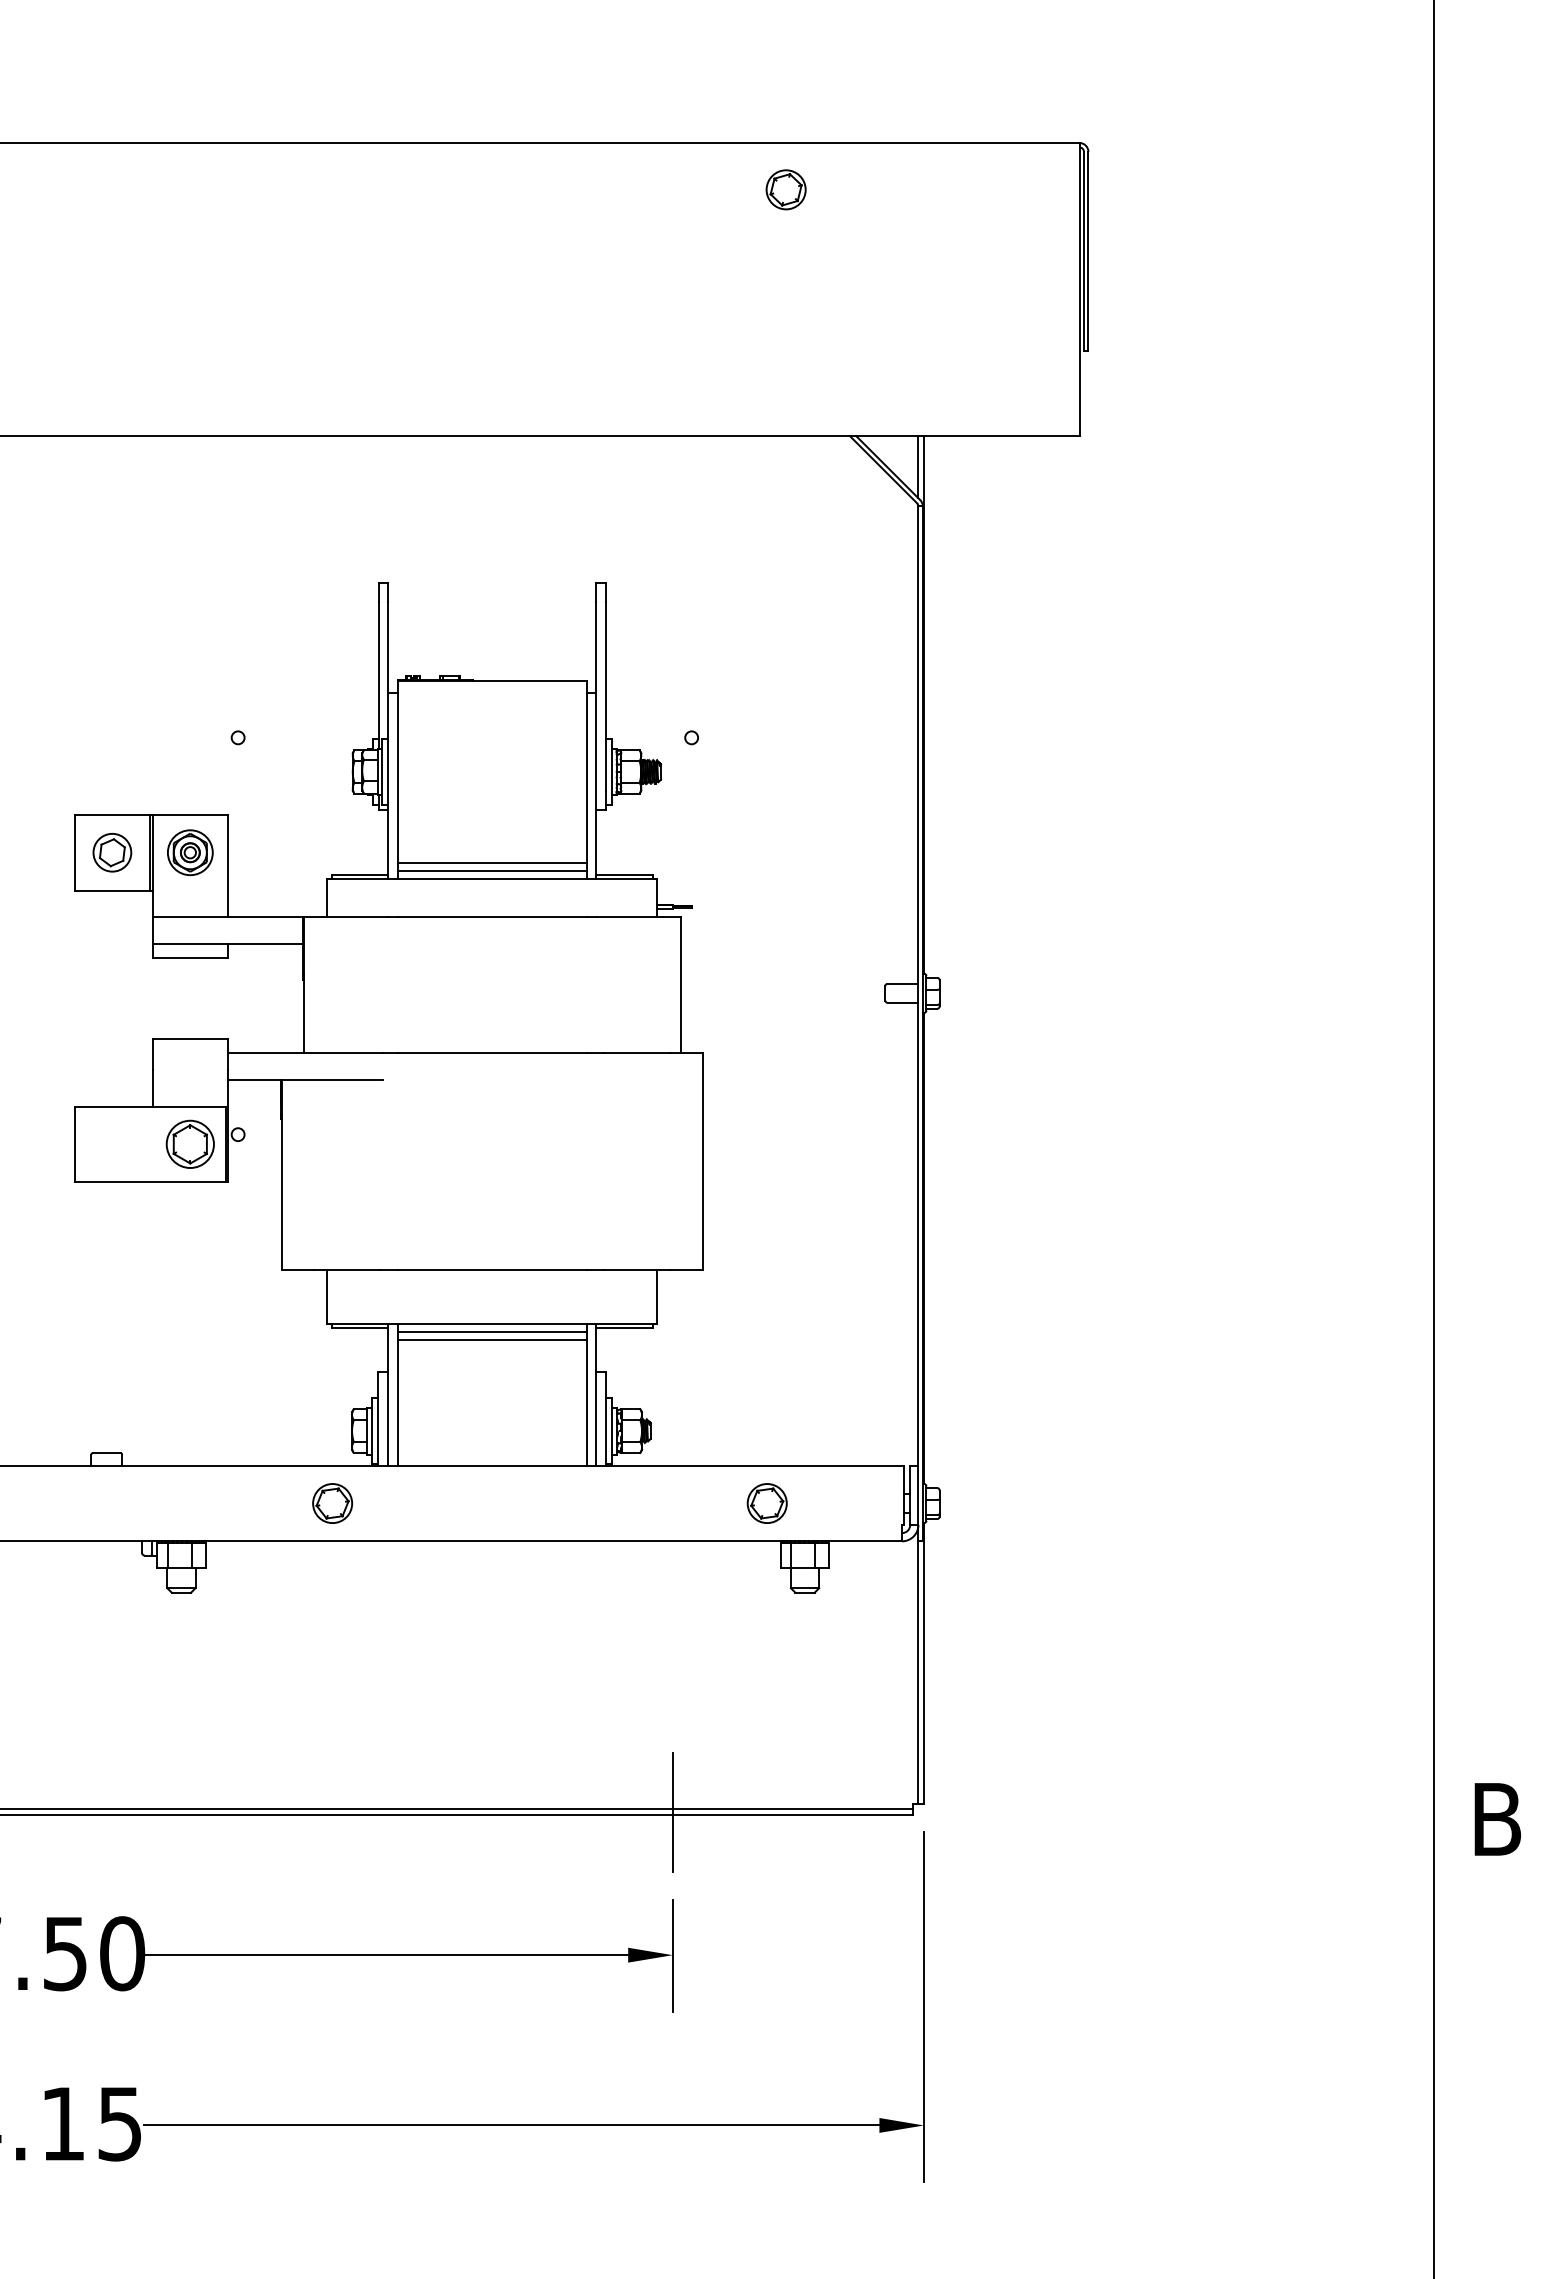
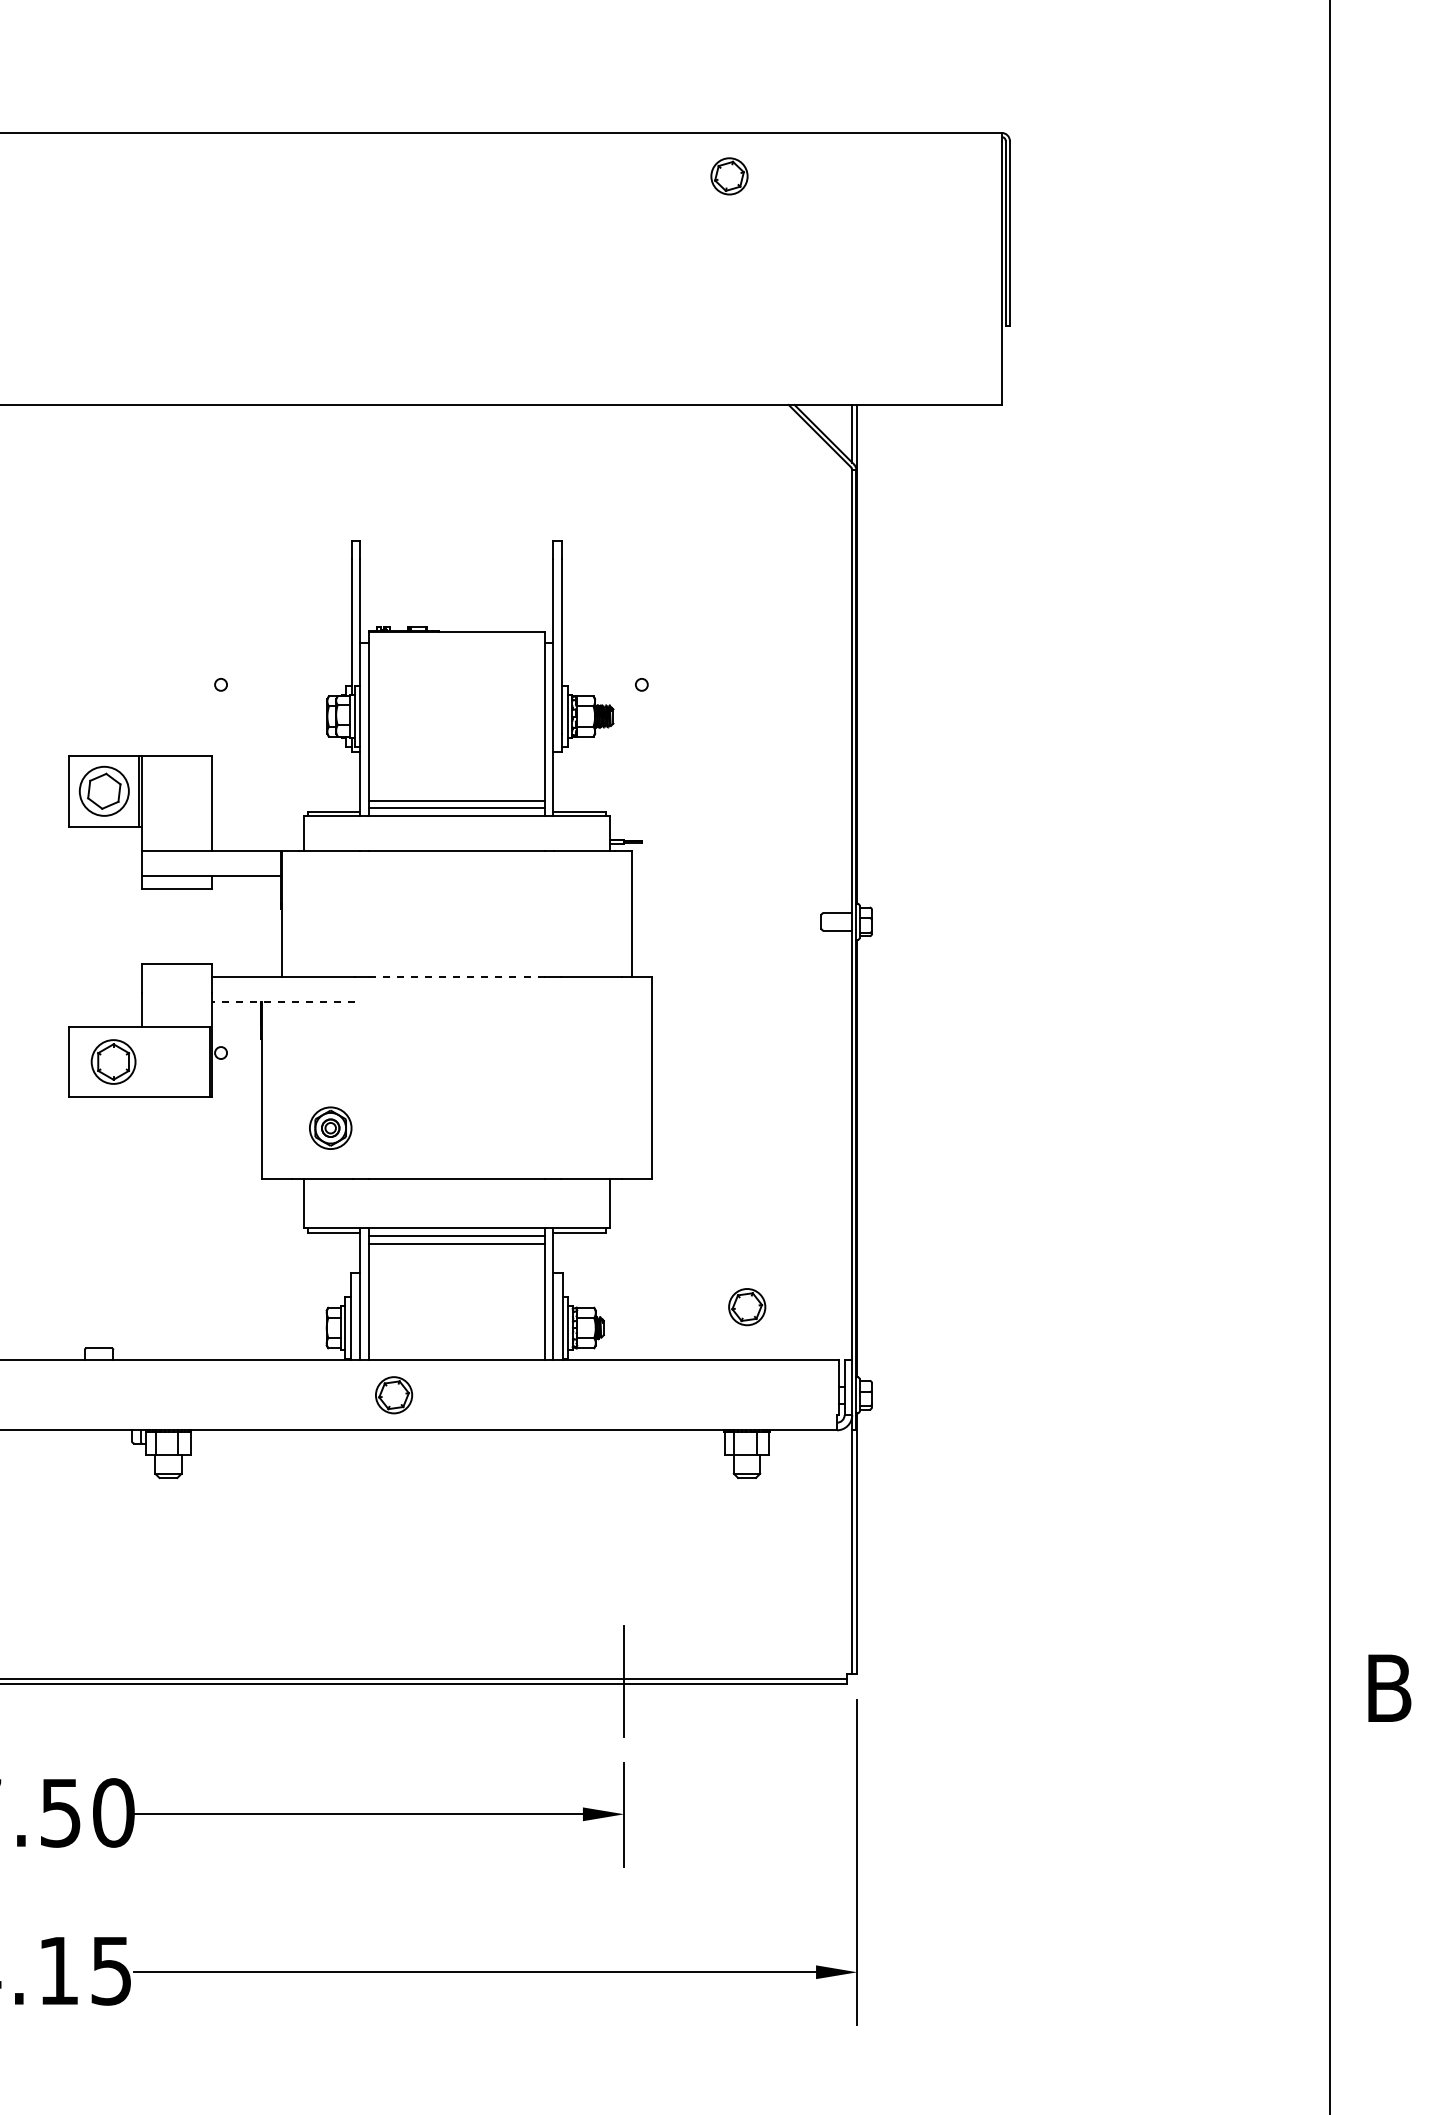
part: (112, 852) -> (104, 791), size x1.4
part: (190, 852) -> (330, 1128), moved
line: (492, 1053) -> (457, 977), solid -> dashed
line: (305, 1080) -> (283, 1002), solid -> dashed
part: (189, 1143) -> (112, 1061), moved
part: (332, 1503) -> (393, 1395), moved
part: (766, 1503) -> (746, 1307), moved

